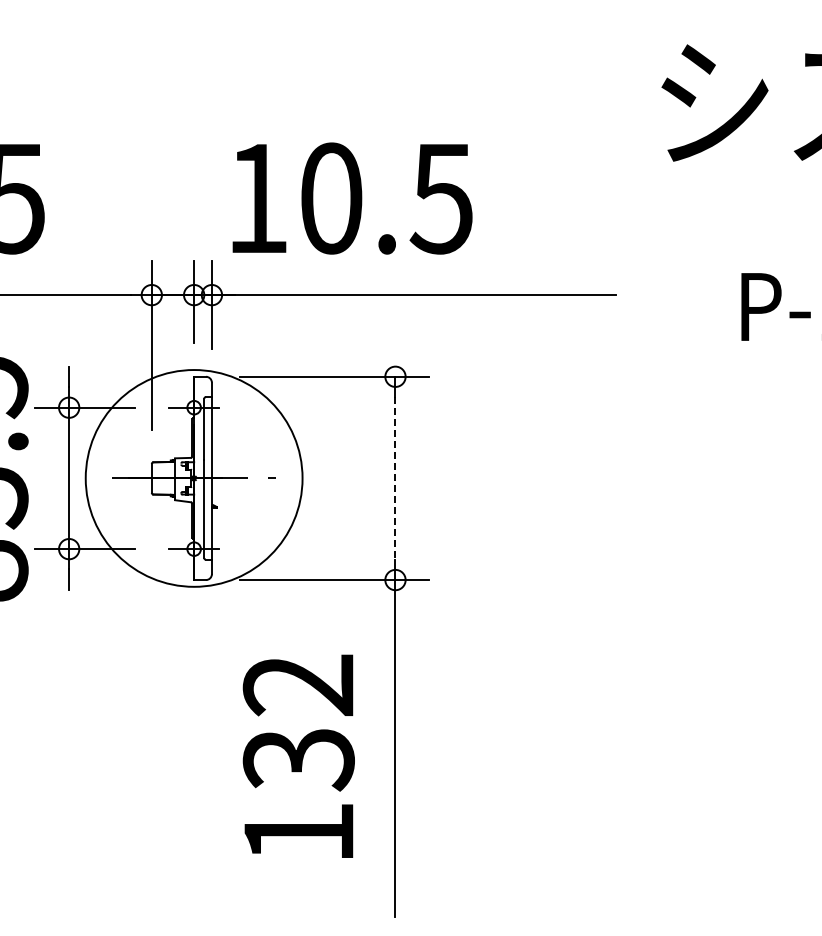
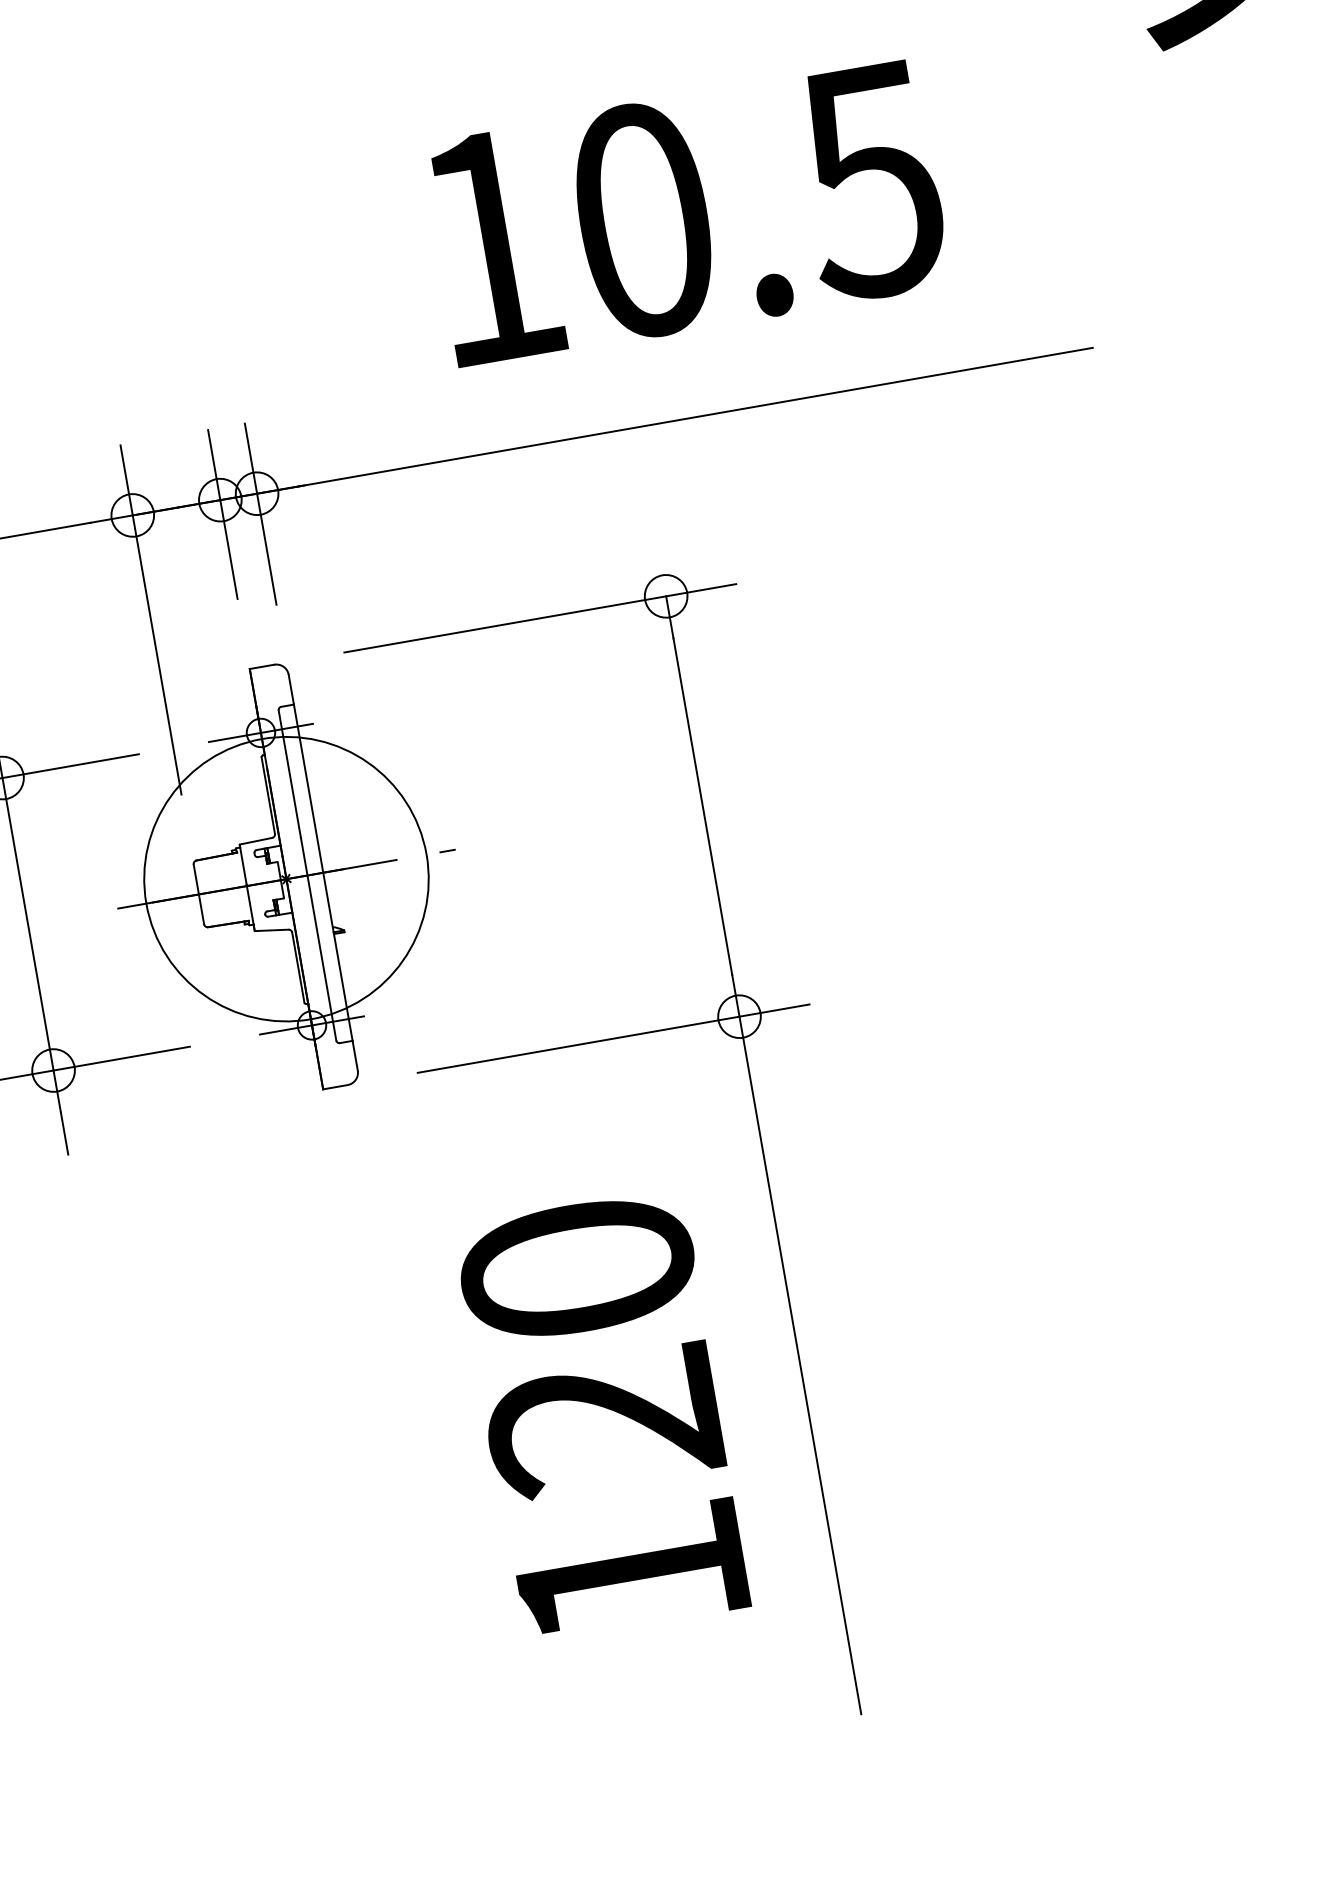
text: (352, 198) -> (686, 212), moved
circle: (193, 478) -> (285, 879), size x0.62
line: (395, 478) -> (702, 806), dashed -> solid
text: (298, 722) -> (590, 1346), 132 -> 120

